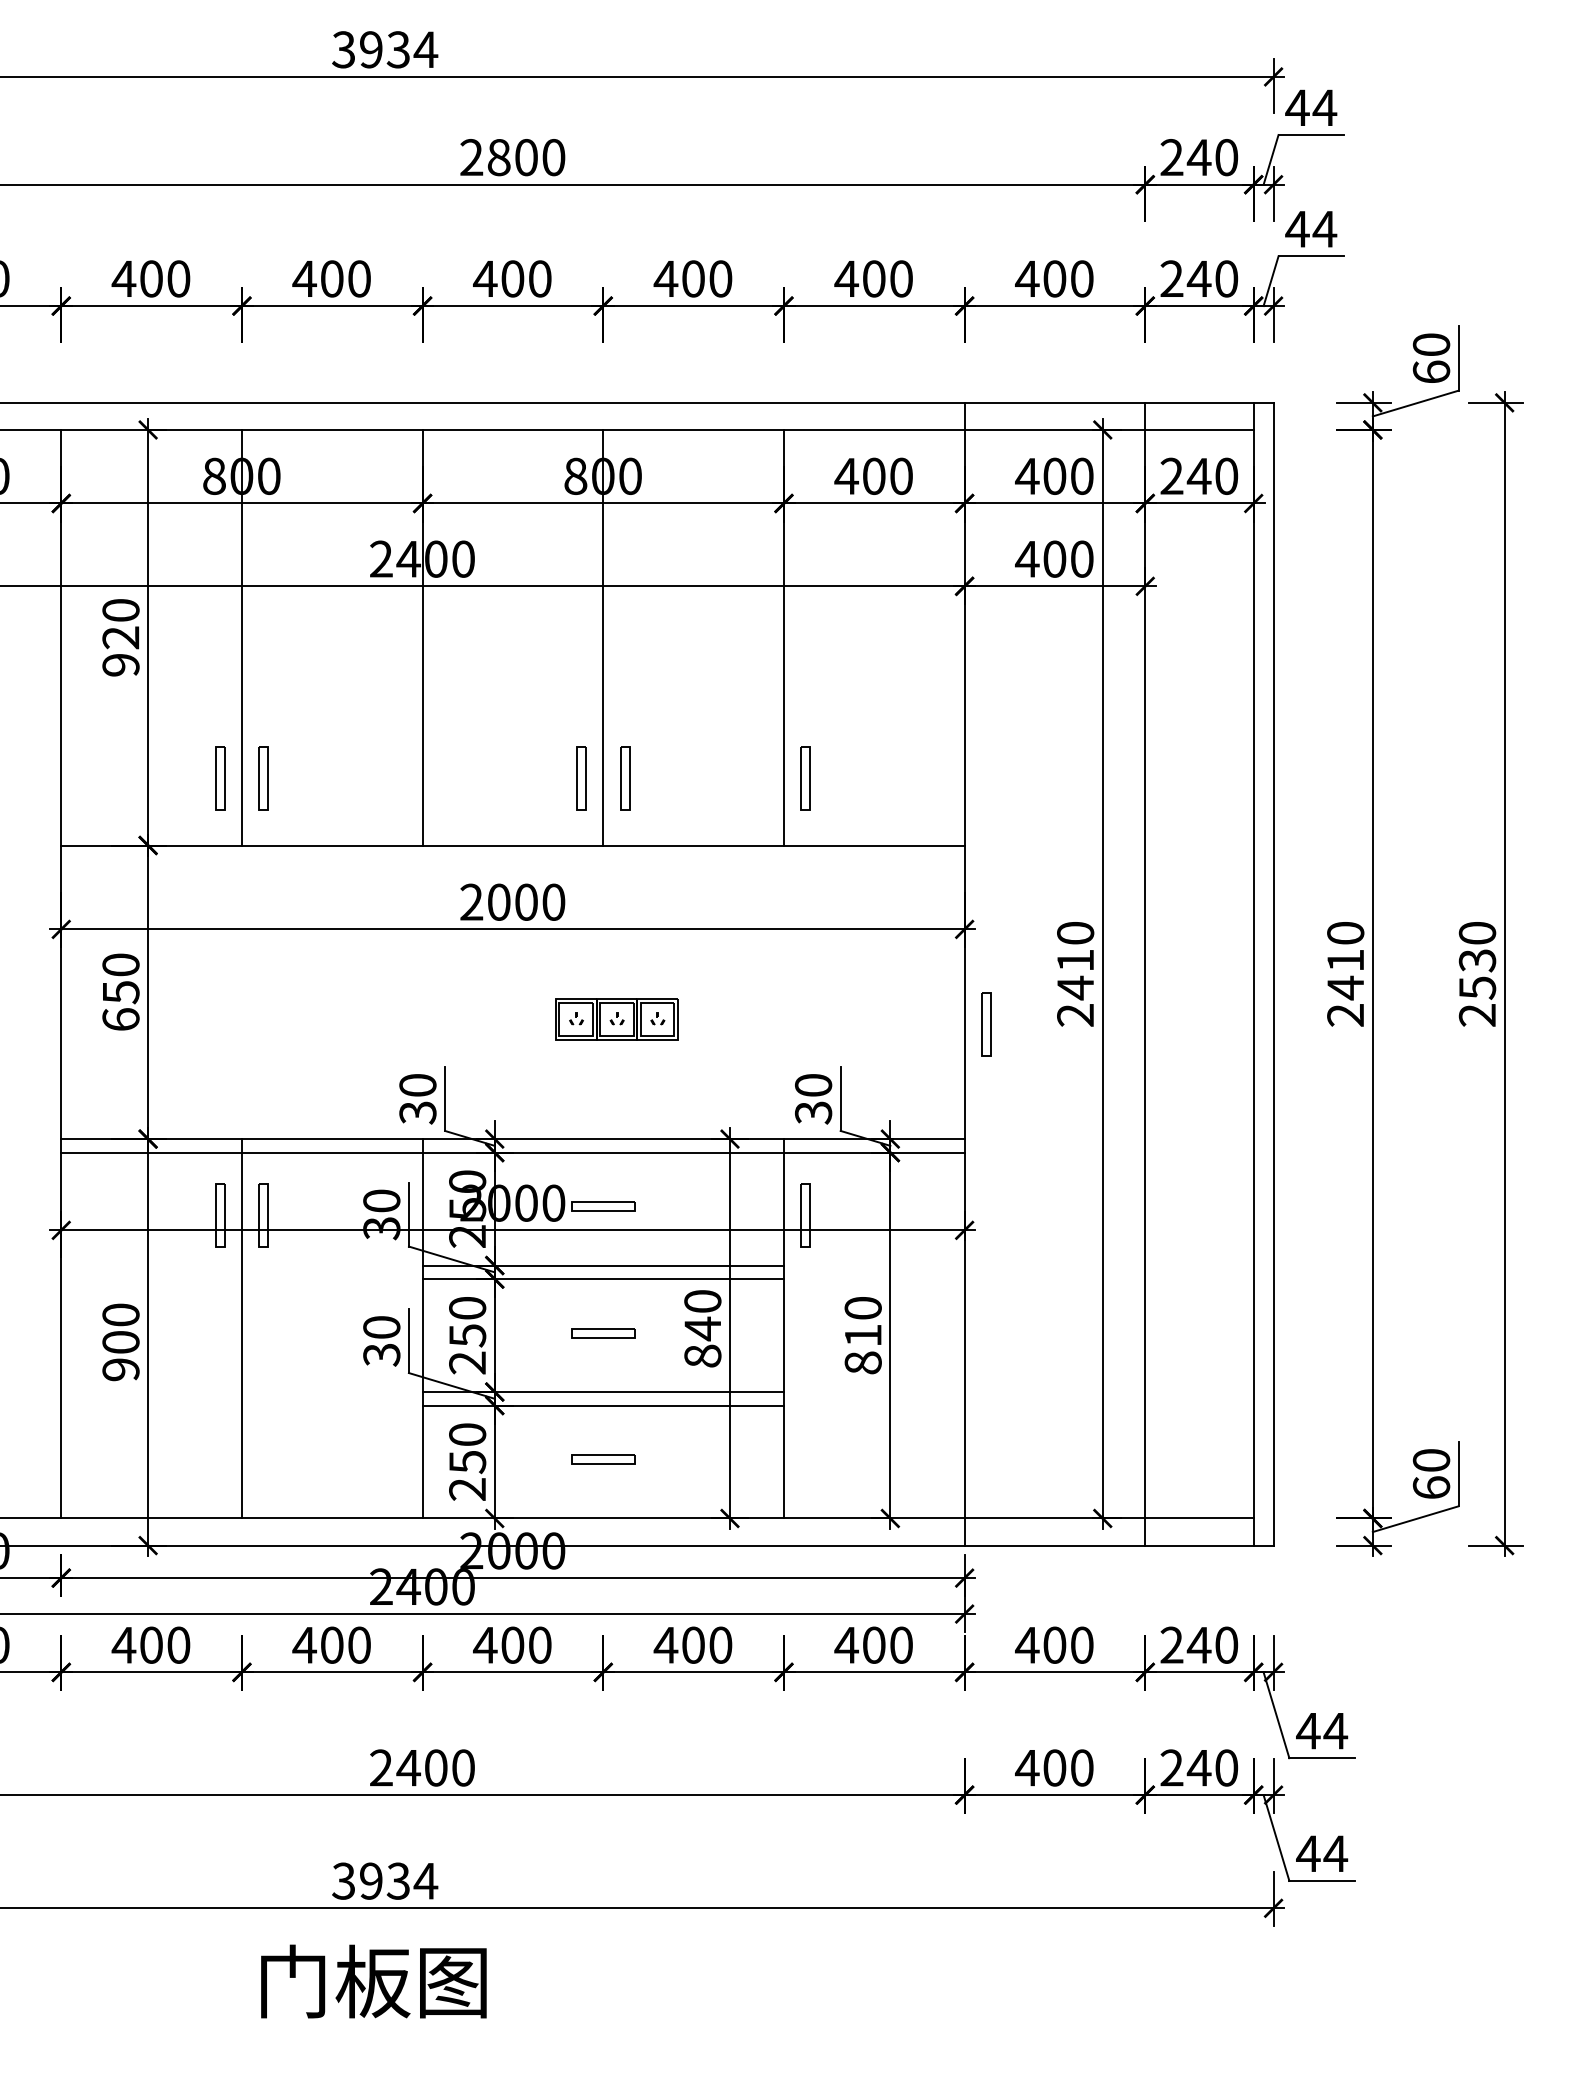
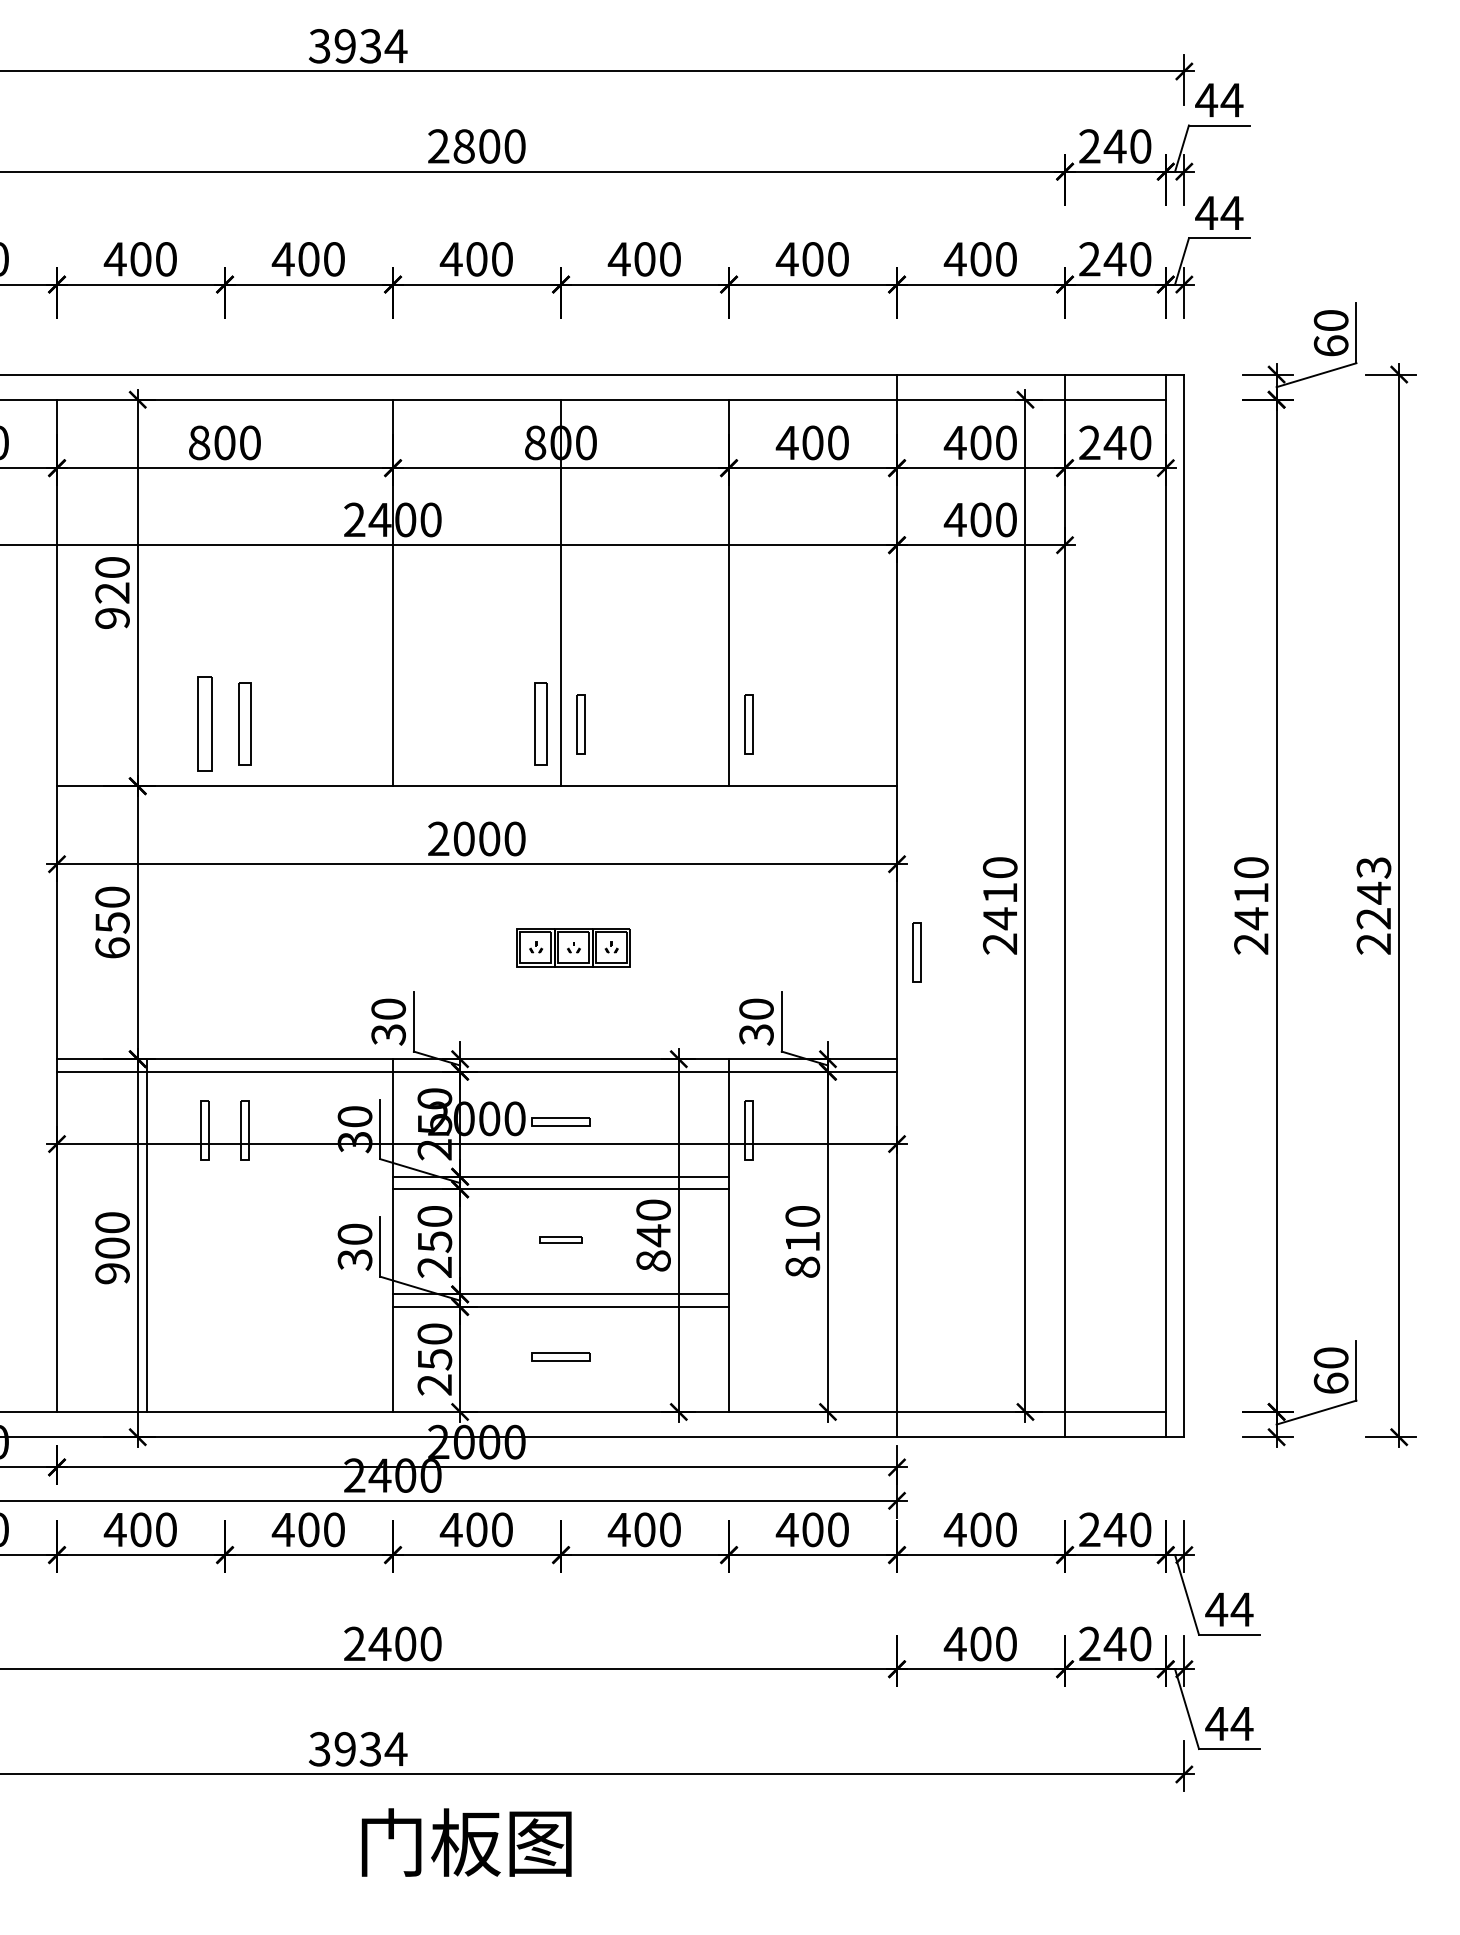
line: (242, 637) -> (225, 592), removed
part: (219, 779) -> (204, 724), size x1.6
part: (262, 779) -> (244, 724), size x1.4
part: (581, 779) -> (540, 724), size x1.4
text: (1477, 960) -> (1373, 893), 2530 -> 2243
line: (242, 1328) -> (147, 1235), moved
part: (602, 1333) -> (560, 1239), size x0.7
text: (373, 1981) -> (466, 1842), moved

